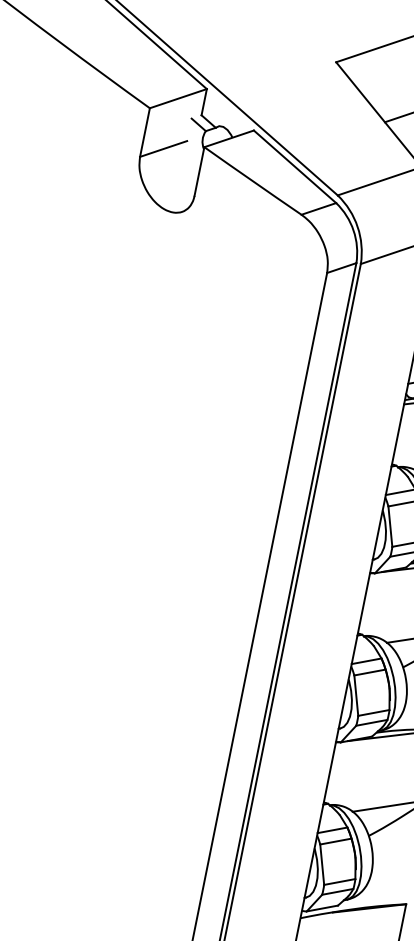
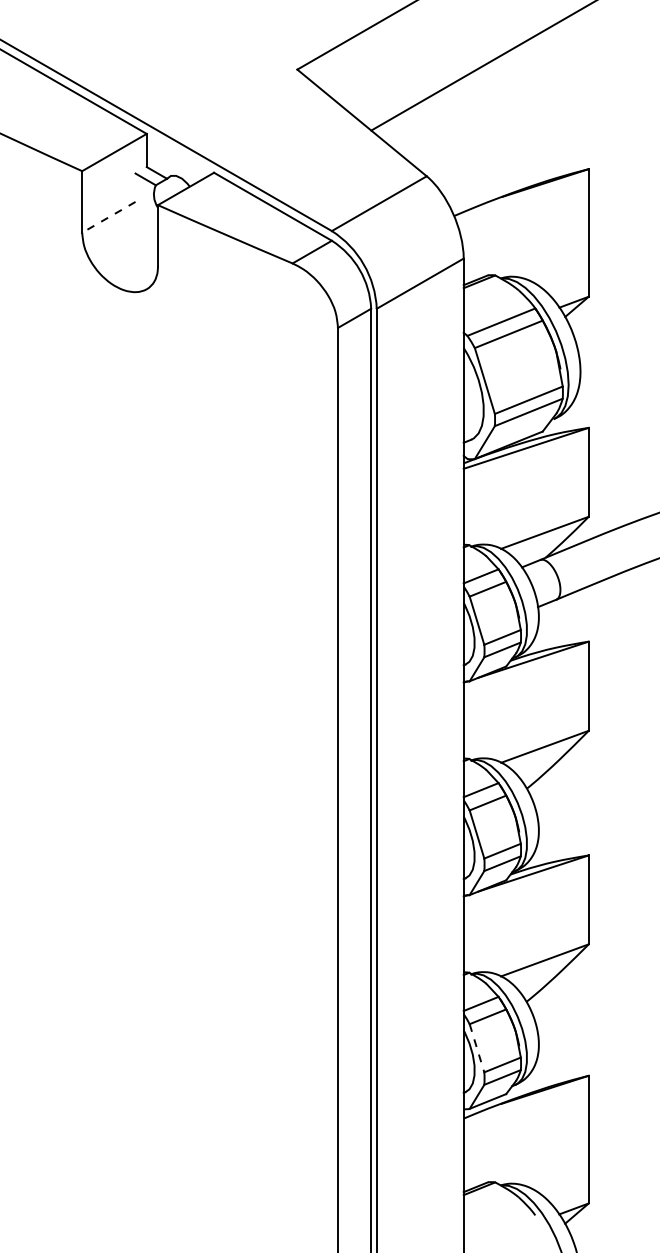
line: (163, 149) -> (108, 217), solid -> dashed
line: (322, 864) -> (477, 1048), solid -> dashed

